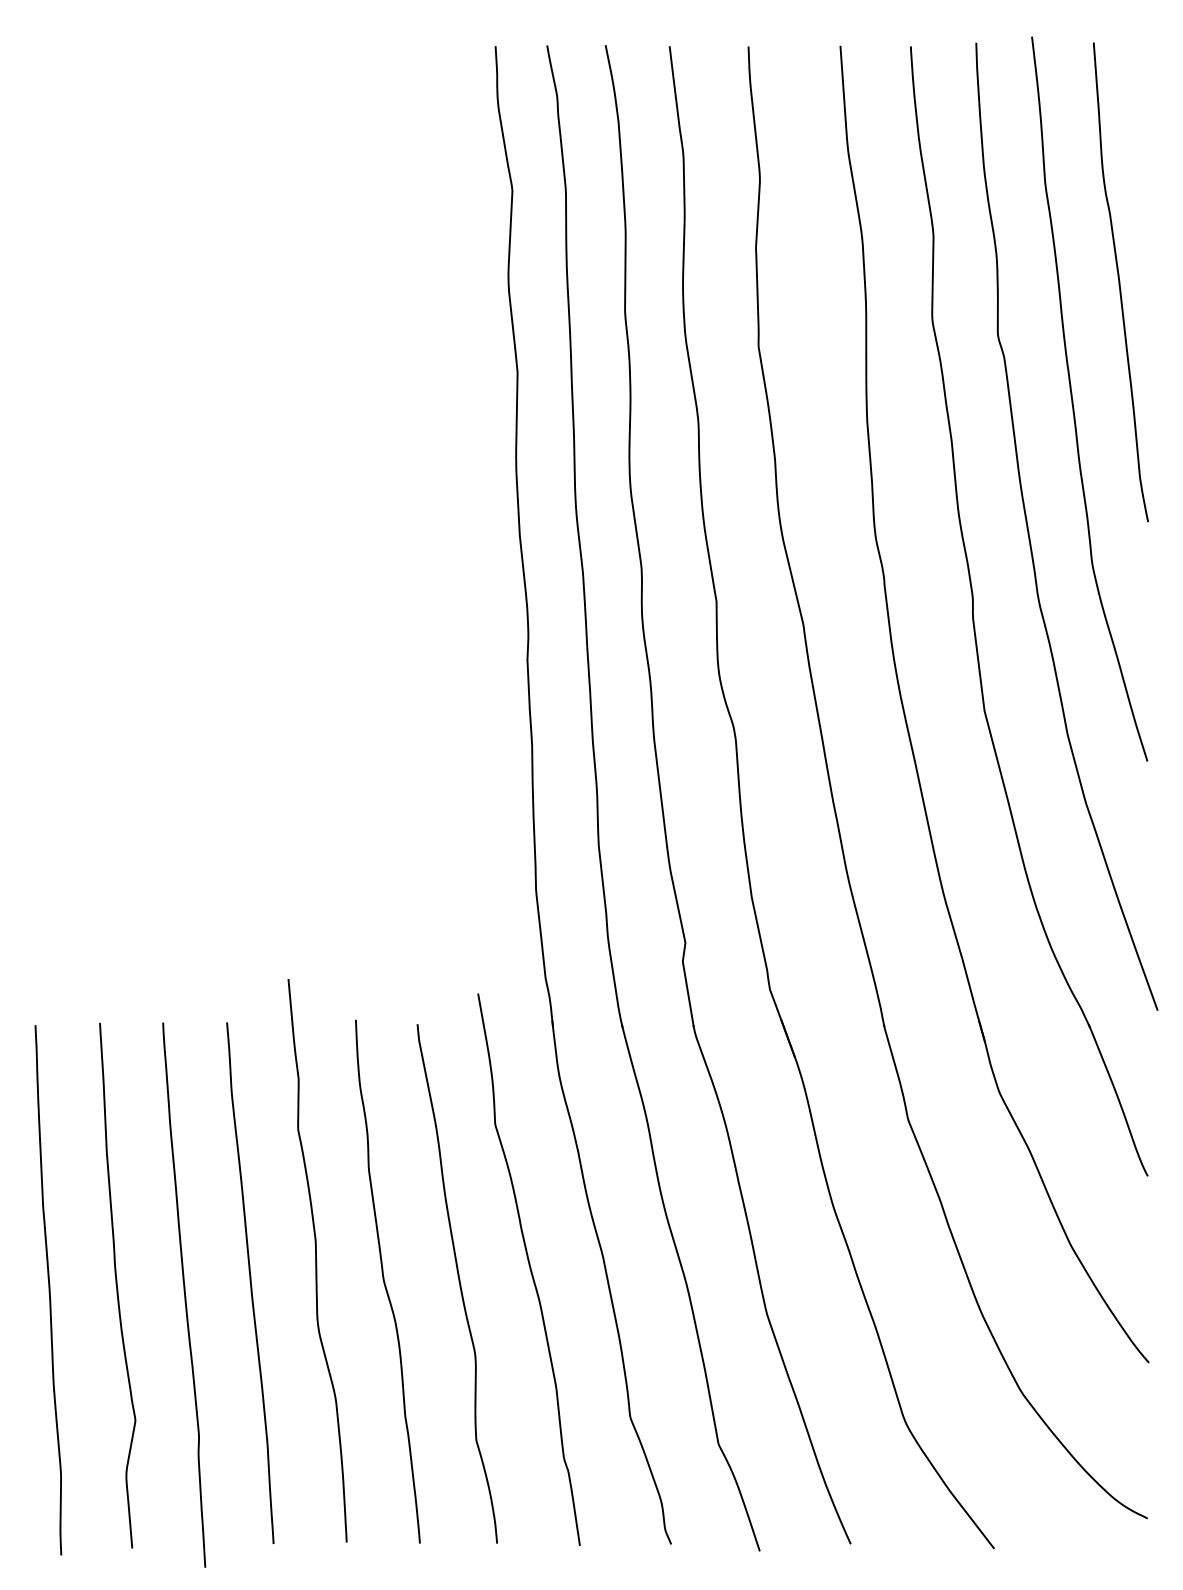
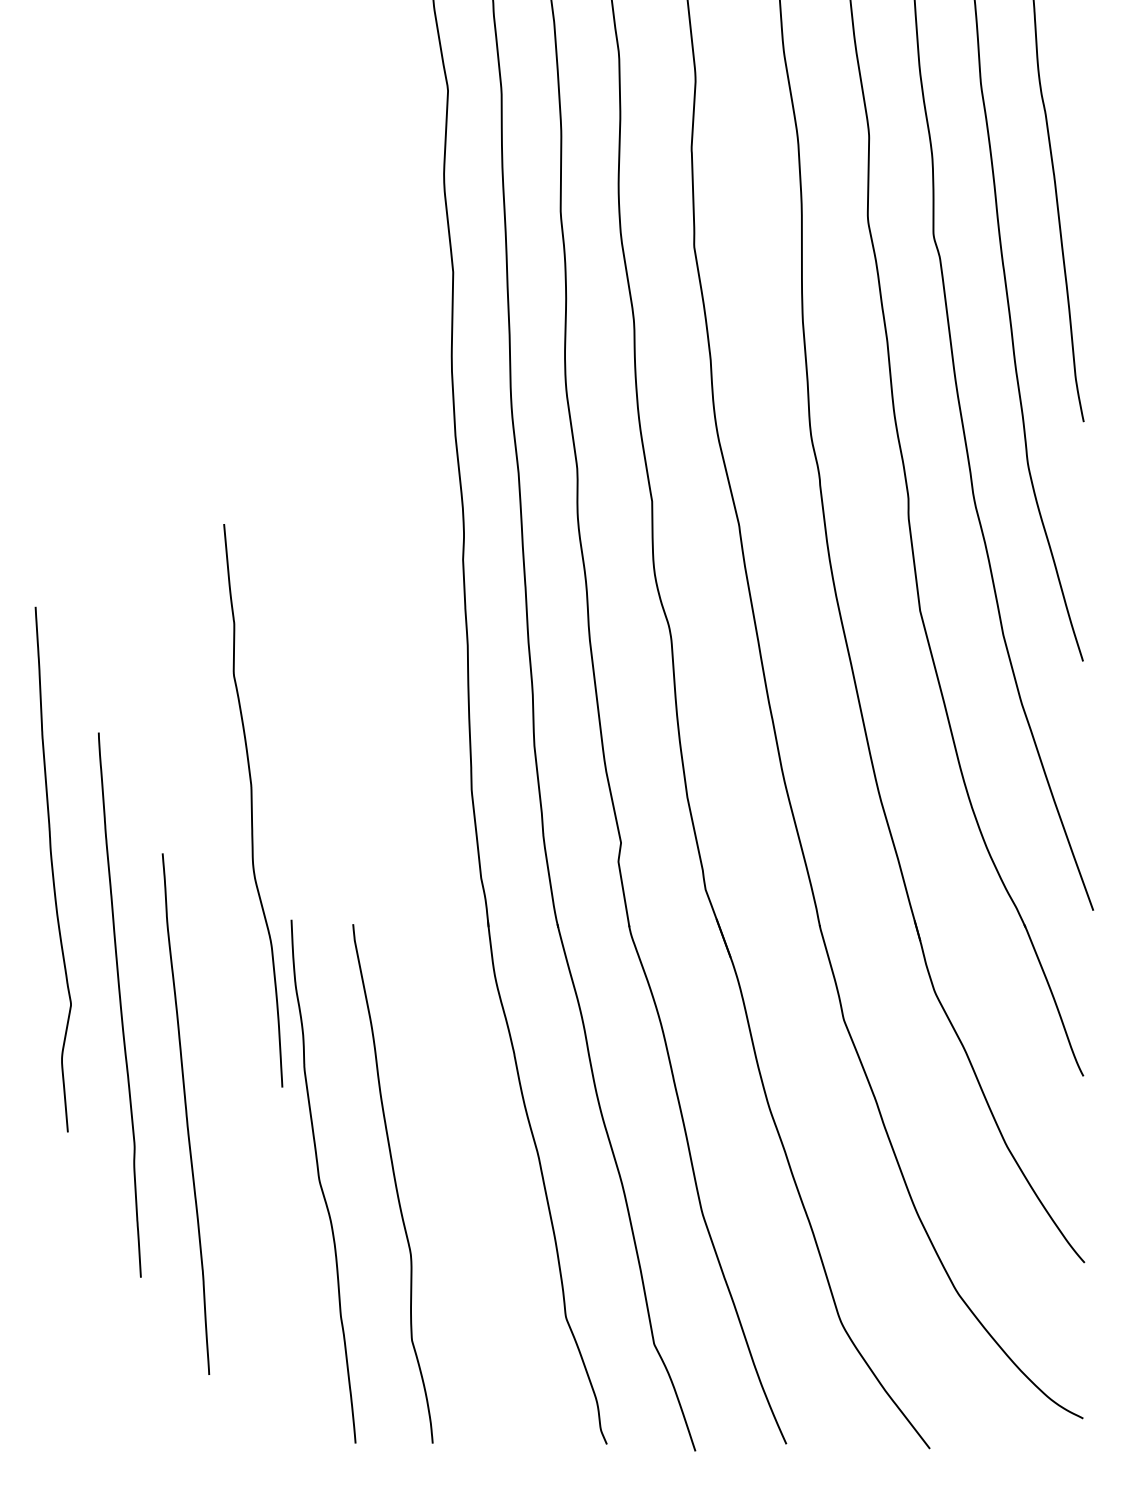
curve: (316, 1260) -> (252, 805), moved
curve: (529, 1269) -> (465, 1169), removed
curve: (250, 1282) -> (186, 1113), moved
curve: (117, 1285) -> (53, 869), moved
curve: (184, 1294) -> (120, 1004), moved

